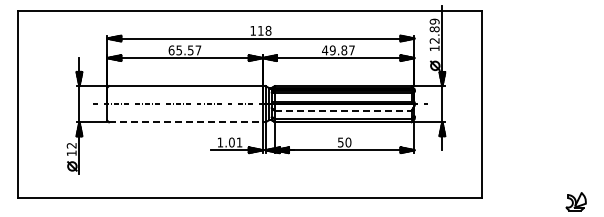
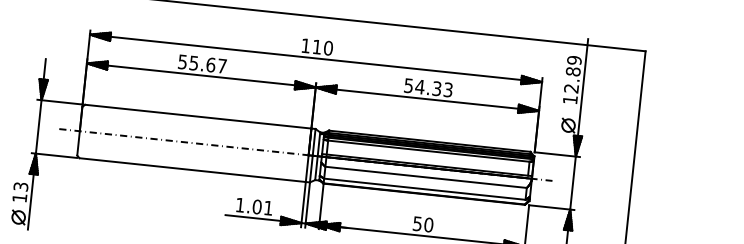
text: (268, 30) -> (328, 47), 118 -> 110
text: (180, 50) -> (195, 63), 65.57 -> 55.67
text: (338, 50) -> (428, 87), 49.87 -> 54.33
line: (343, 110) -> (426, 177), dashed -> solid
line: (185, 122) -> (192, 170), dashed -> solid
text: (71, 145) -> (20, 186), 12 -> 13

